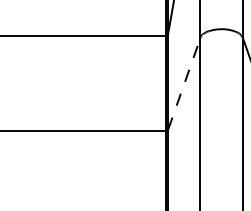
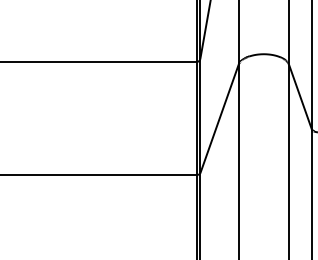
line: (184, 84) -> (219, 119), dashed -> solid

